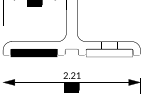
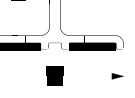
fill: (109, 52) -> (92, 46), added
fill: (71, 76) -> (54, 70), added

